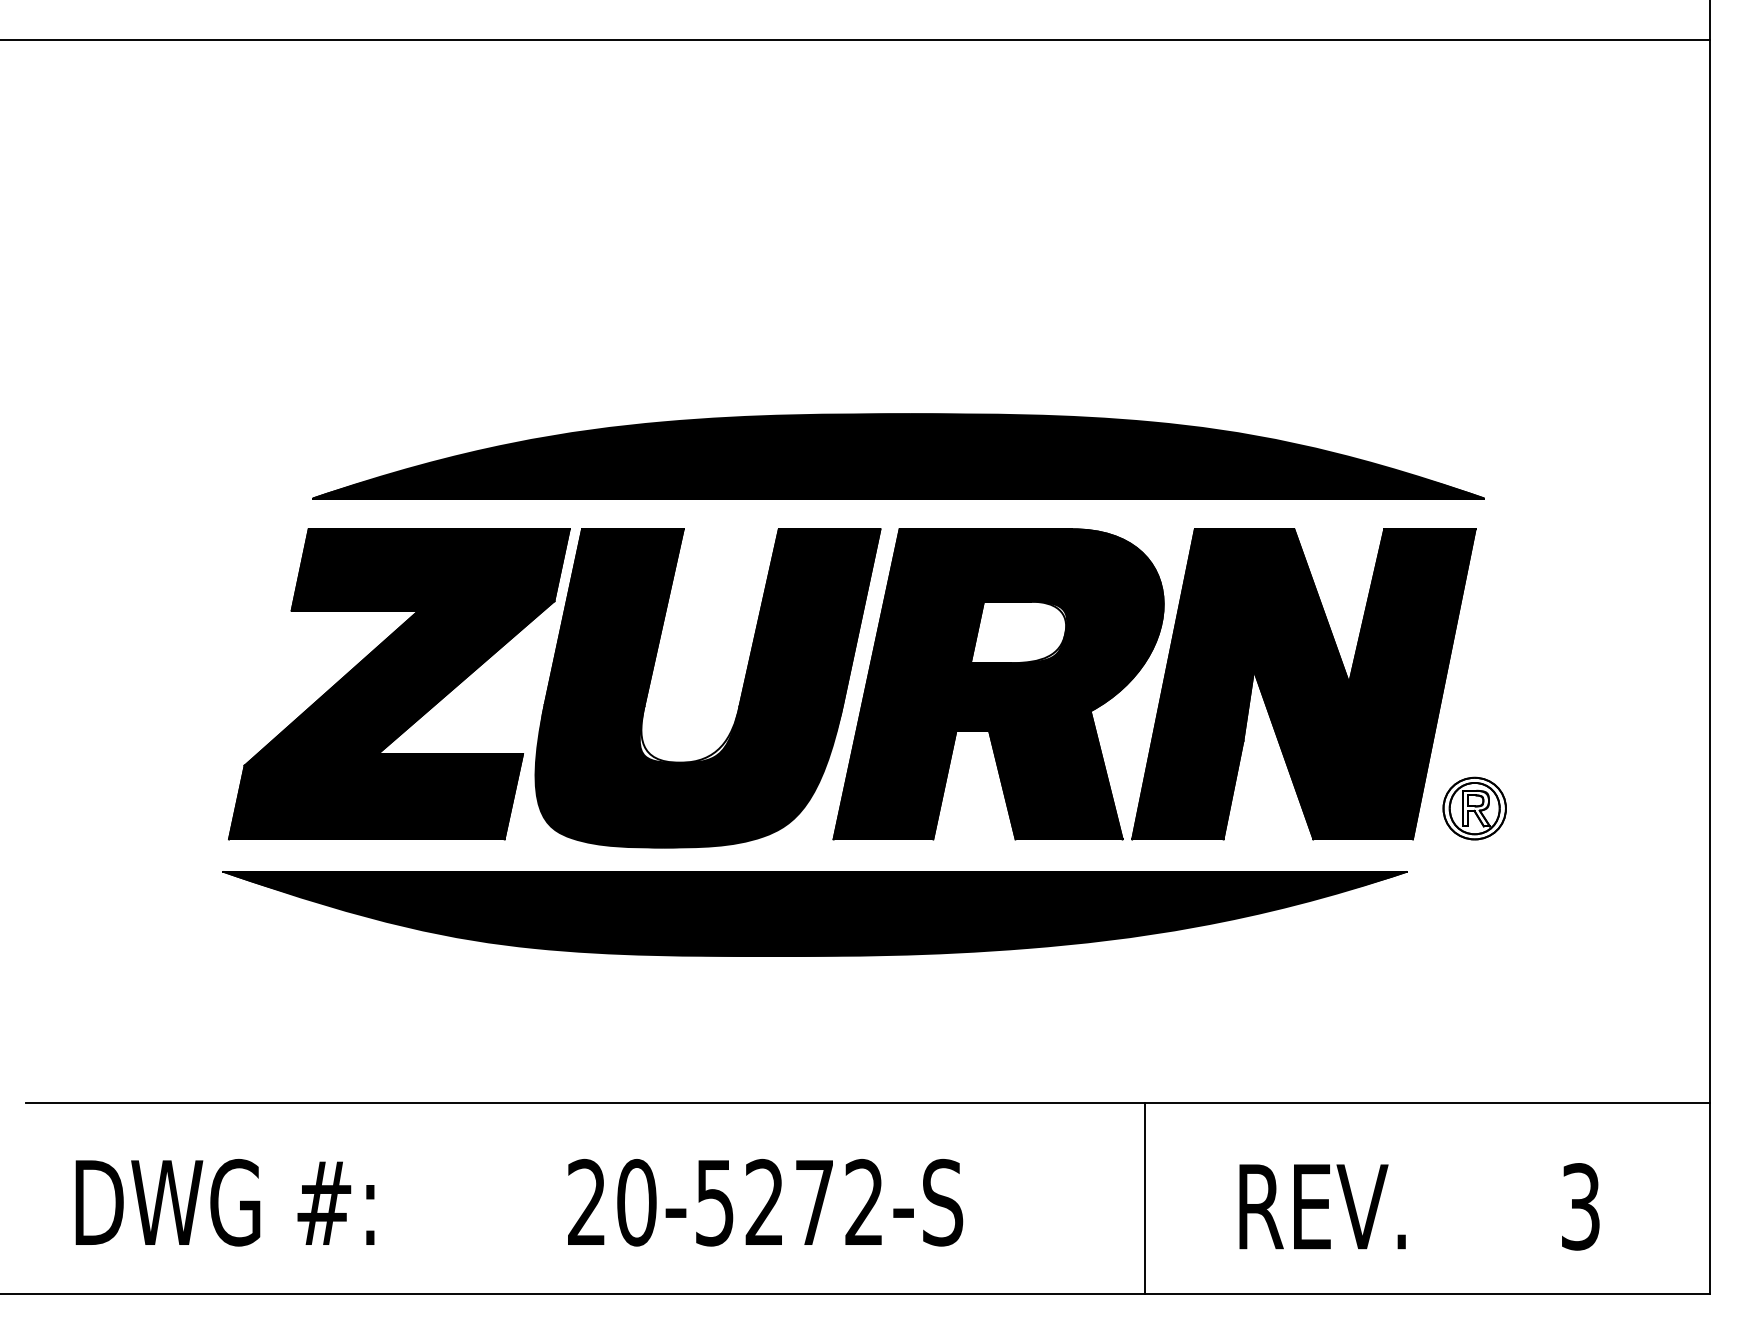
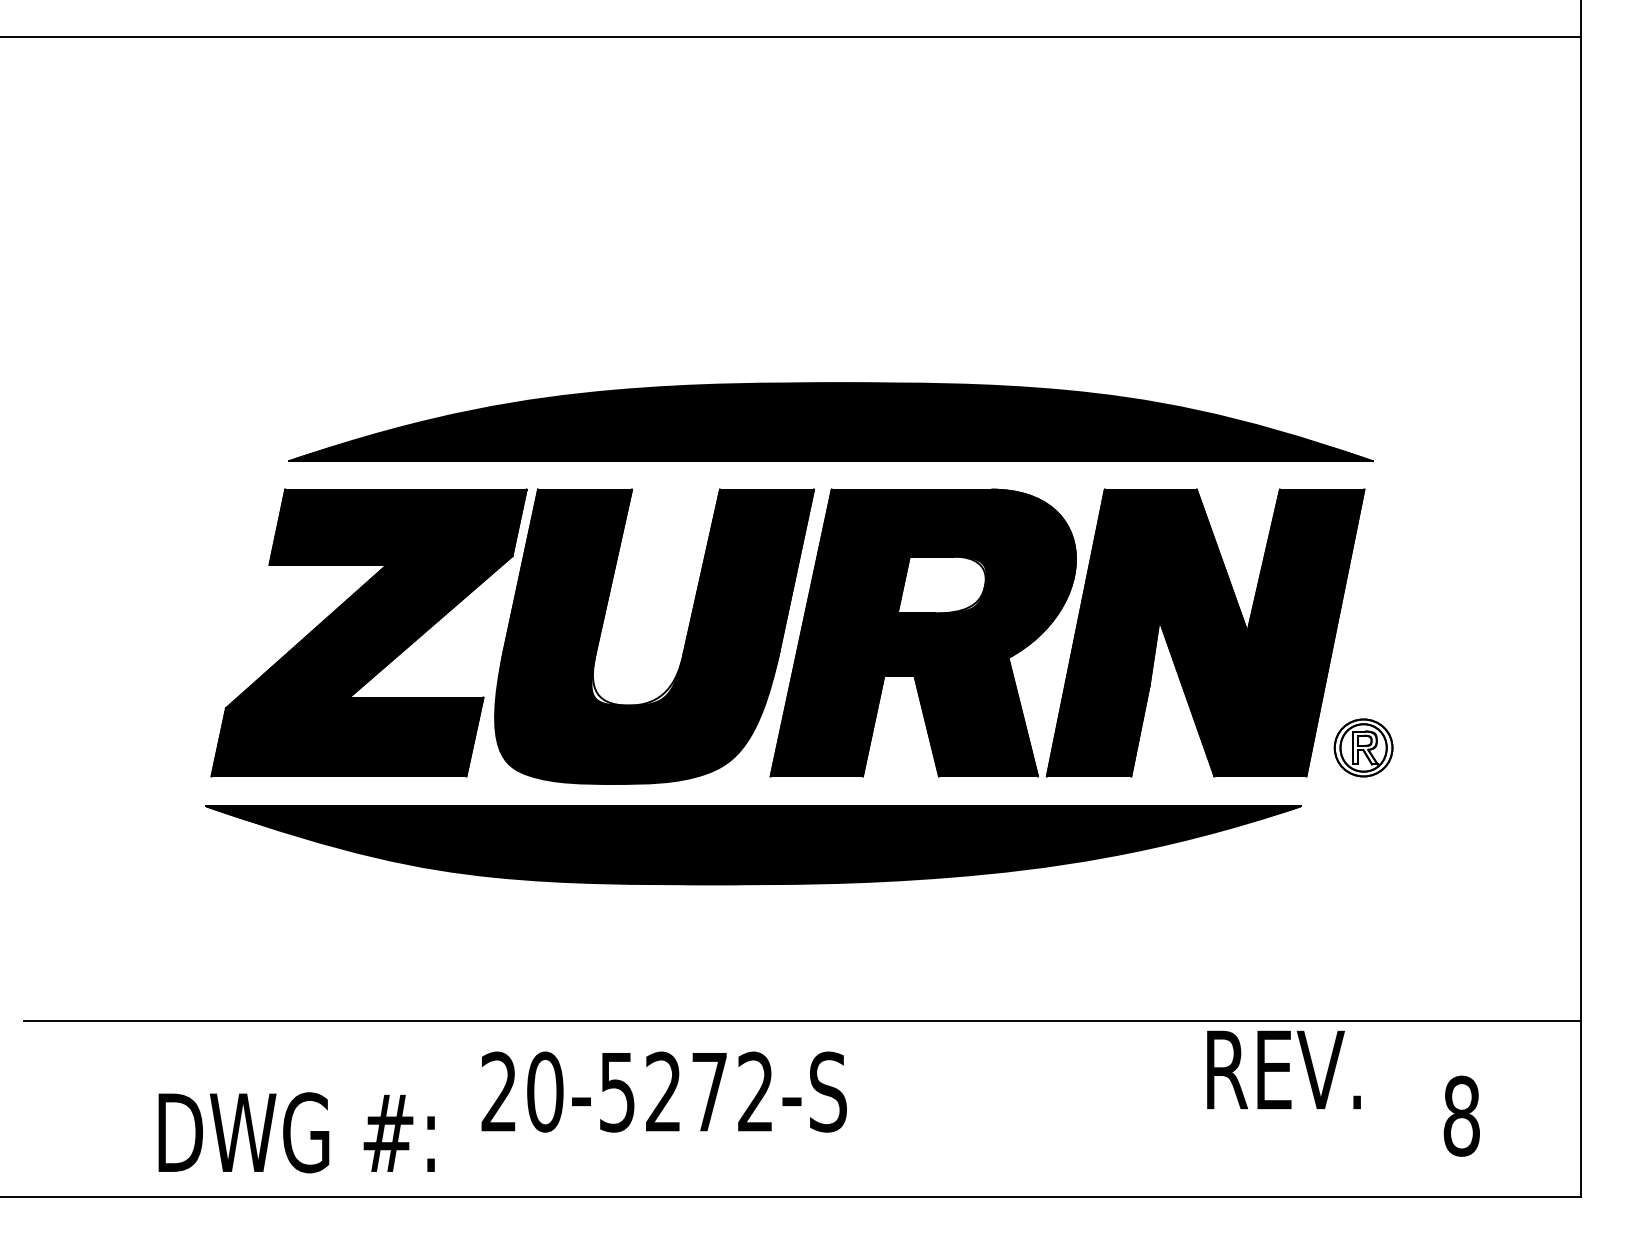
line: (1144, 1198) -> (1058, 1108), removed
text: (224, 1202) -> (296, 1132), moved
text: (765, 1202) -> (664, 1091), moved
text: (1322, 1206) -> (1283, 1069), moved
text: (1580, 1206) -> (1461, 1115), 3 -> 8

